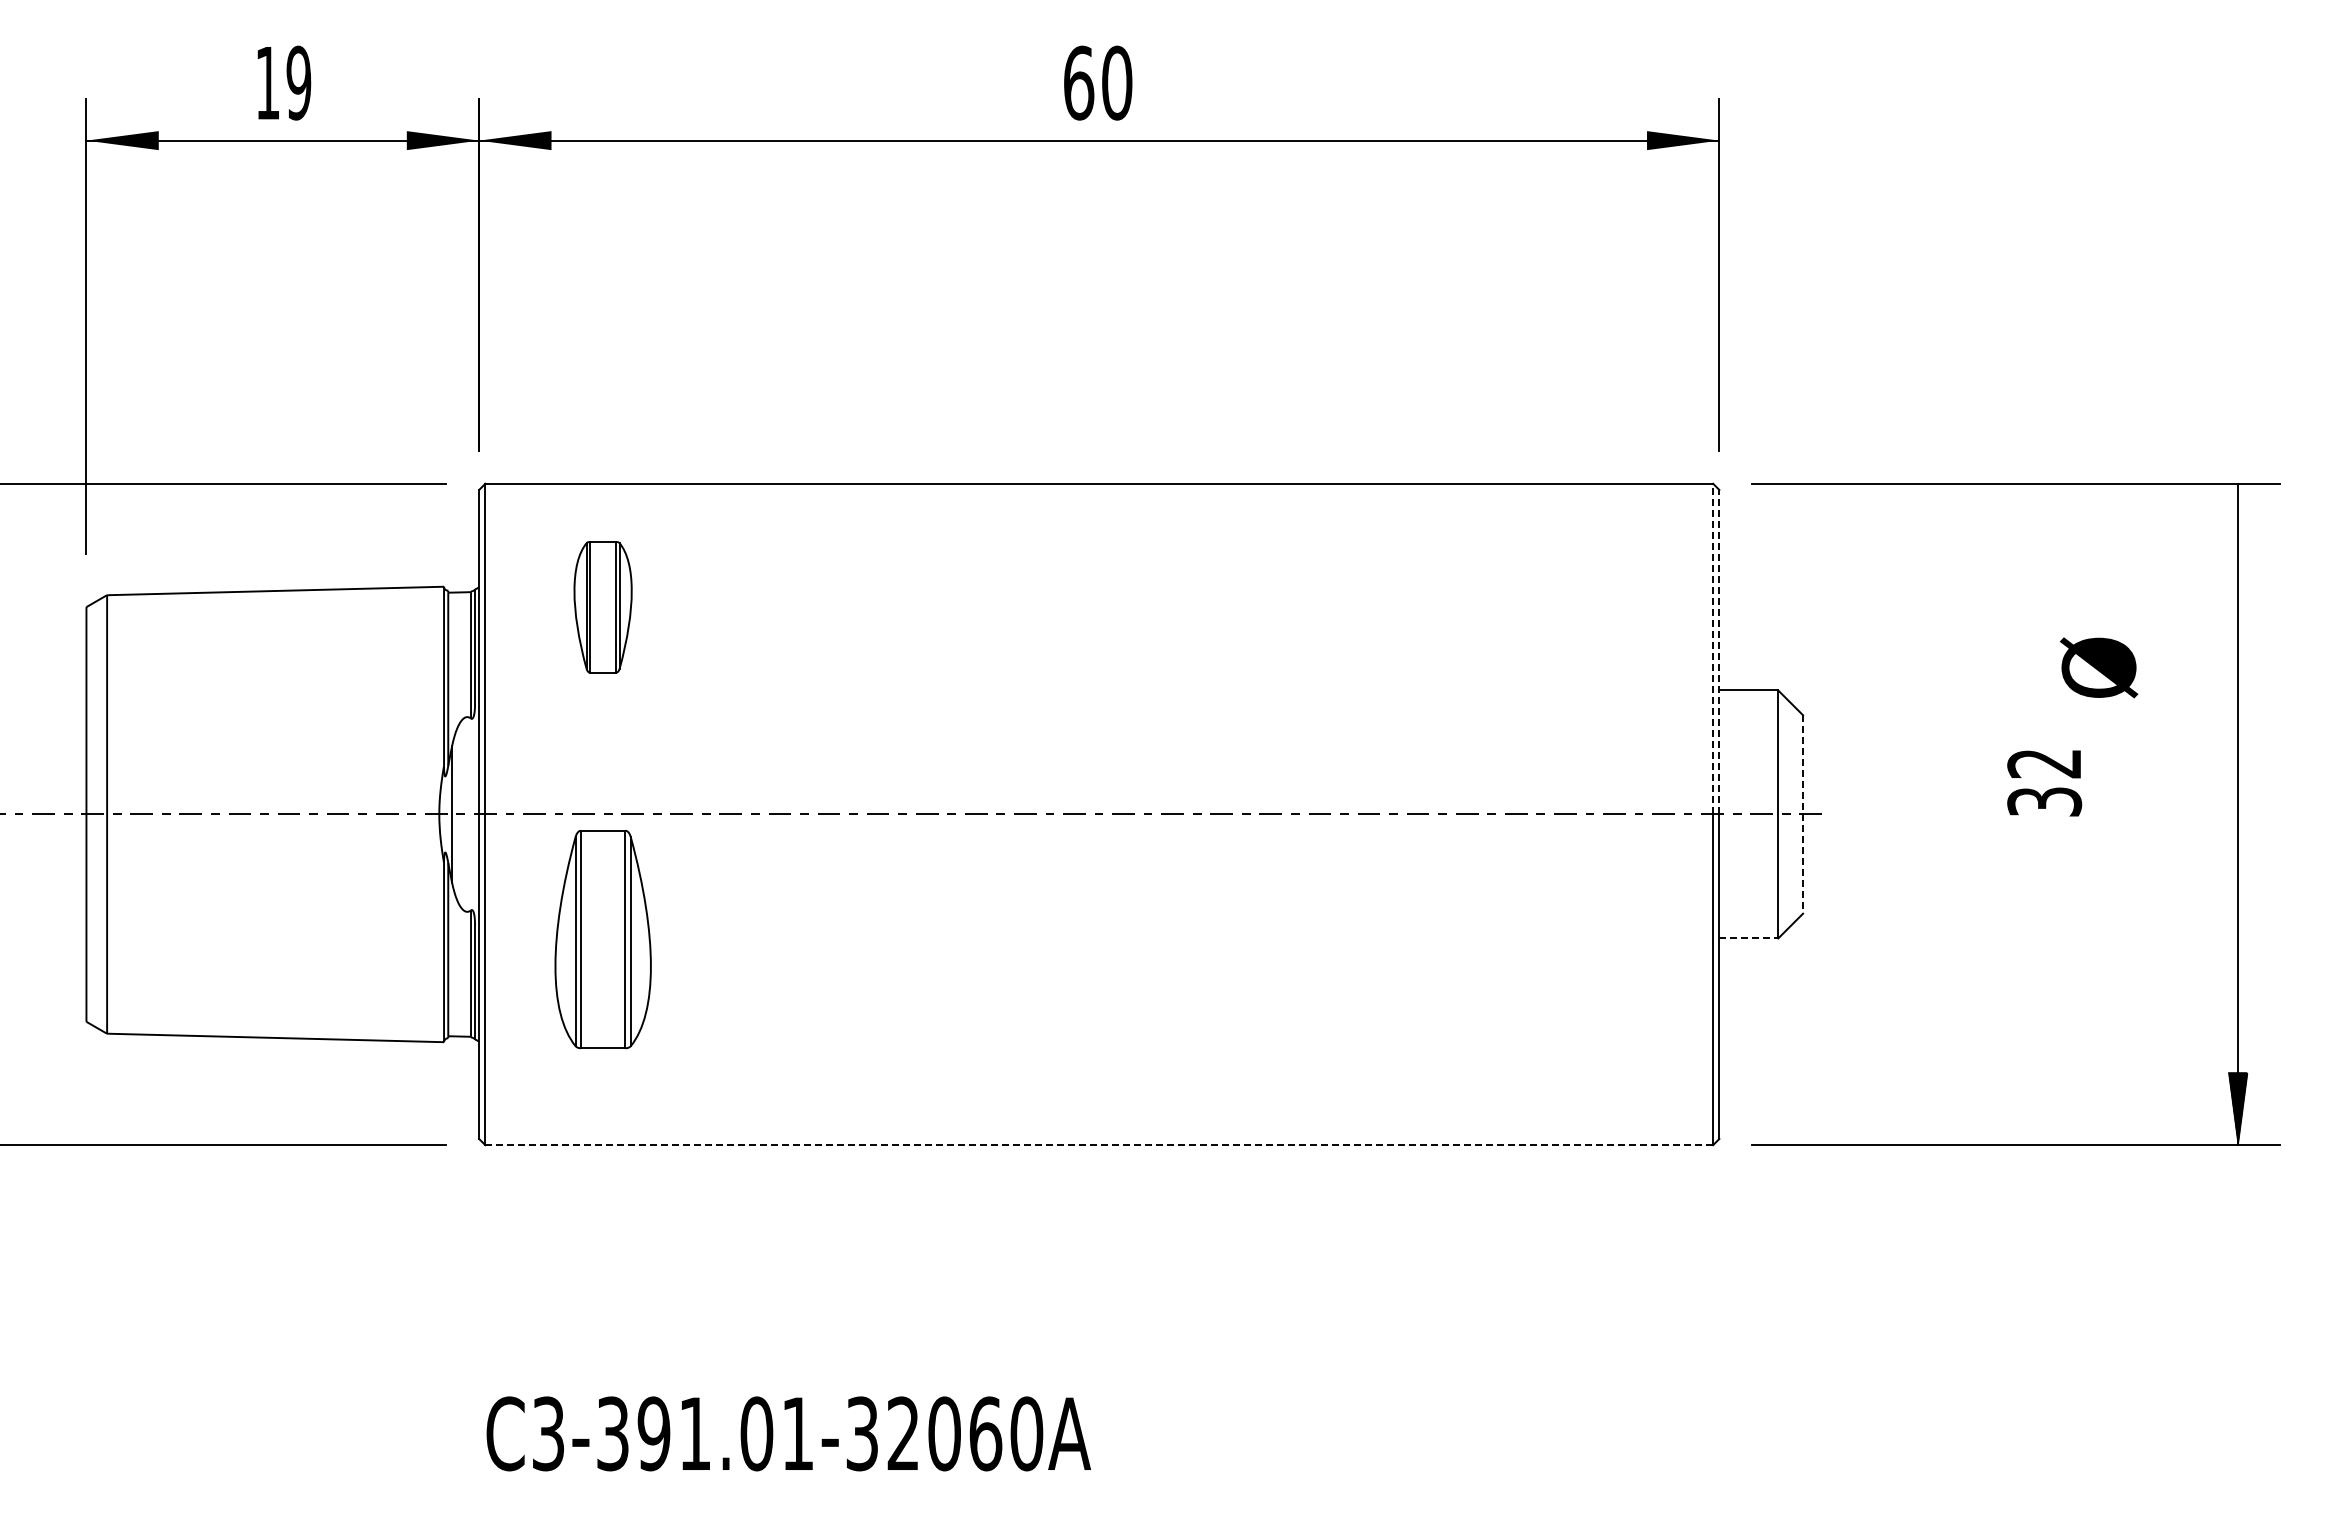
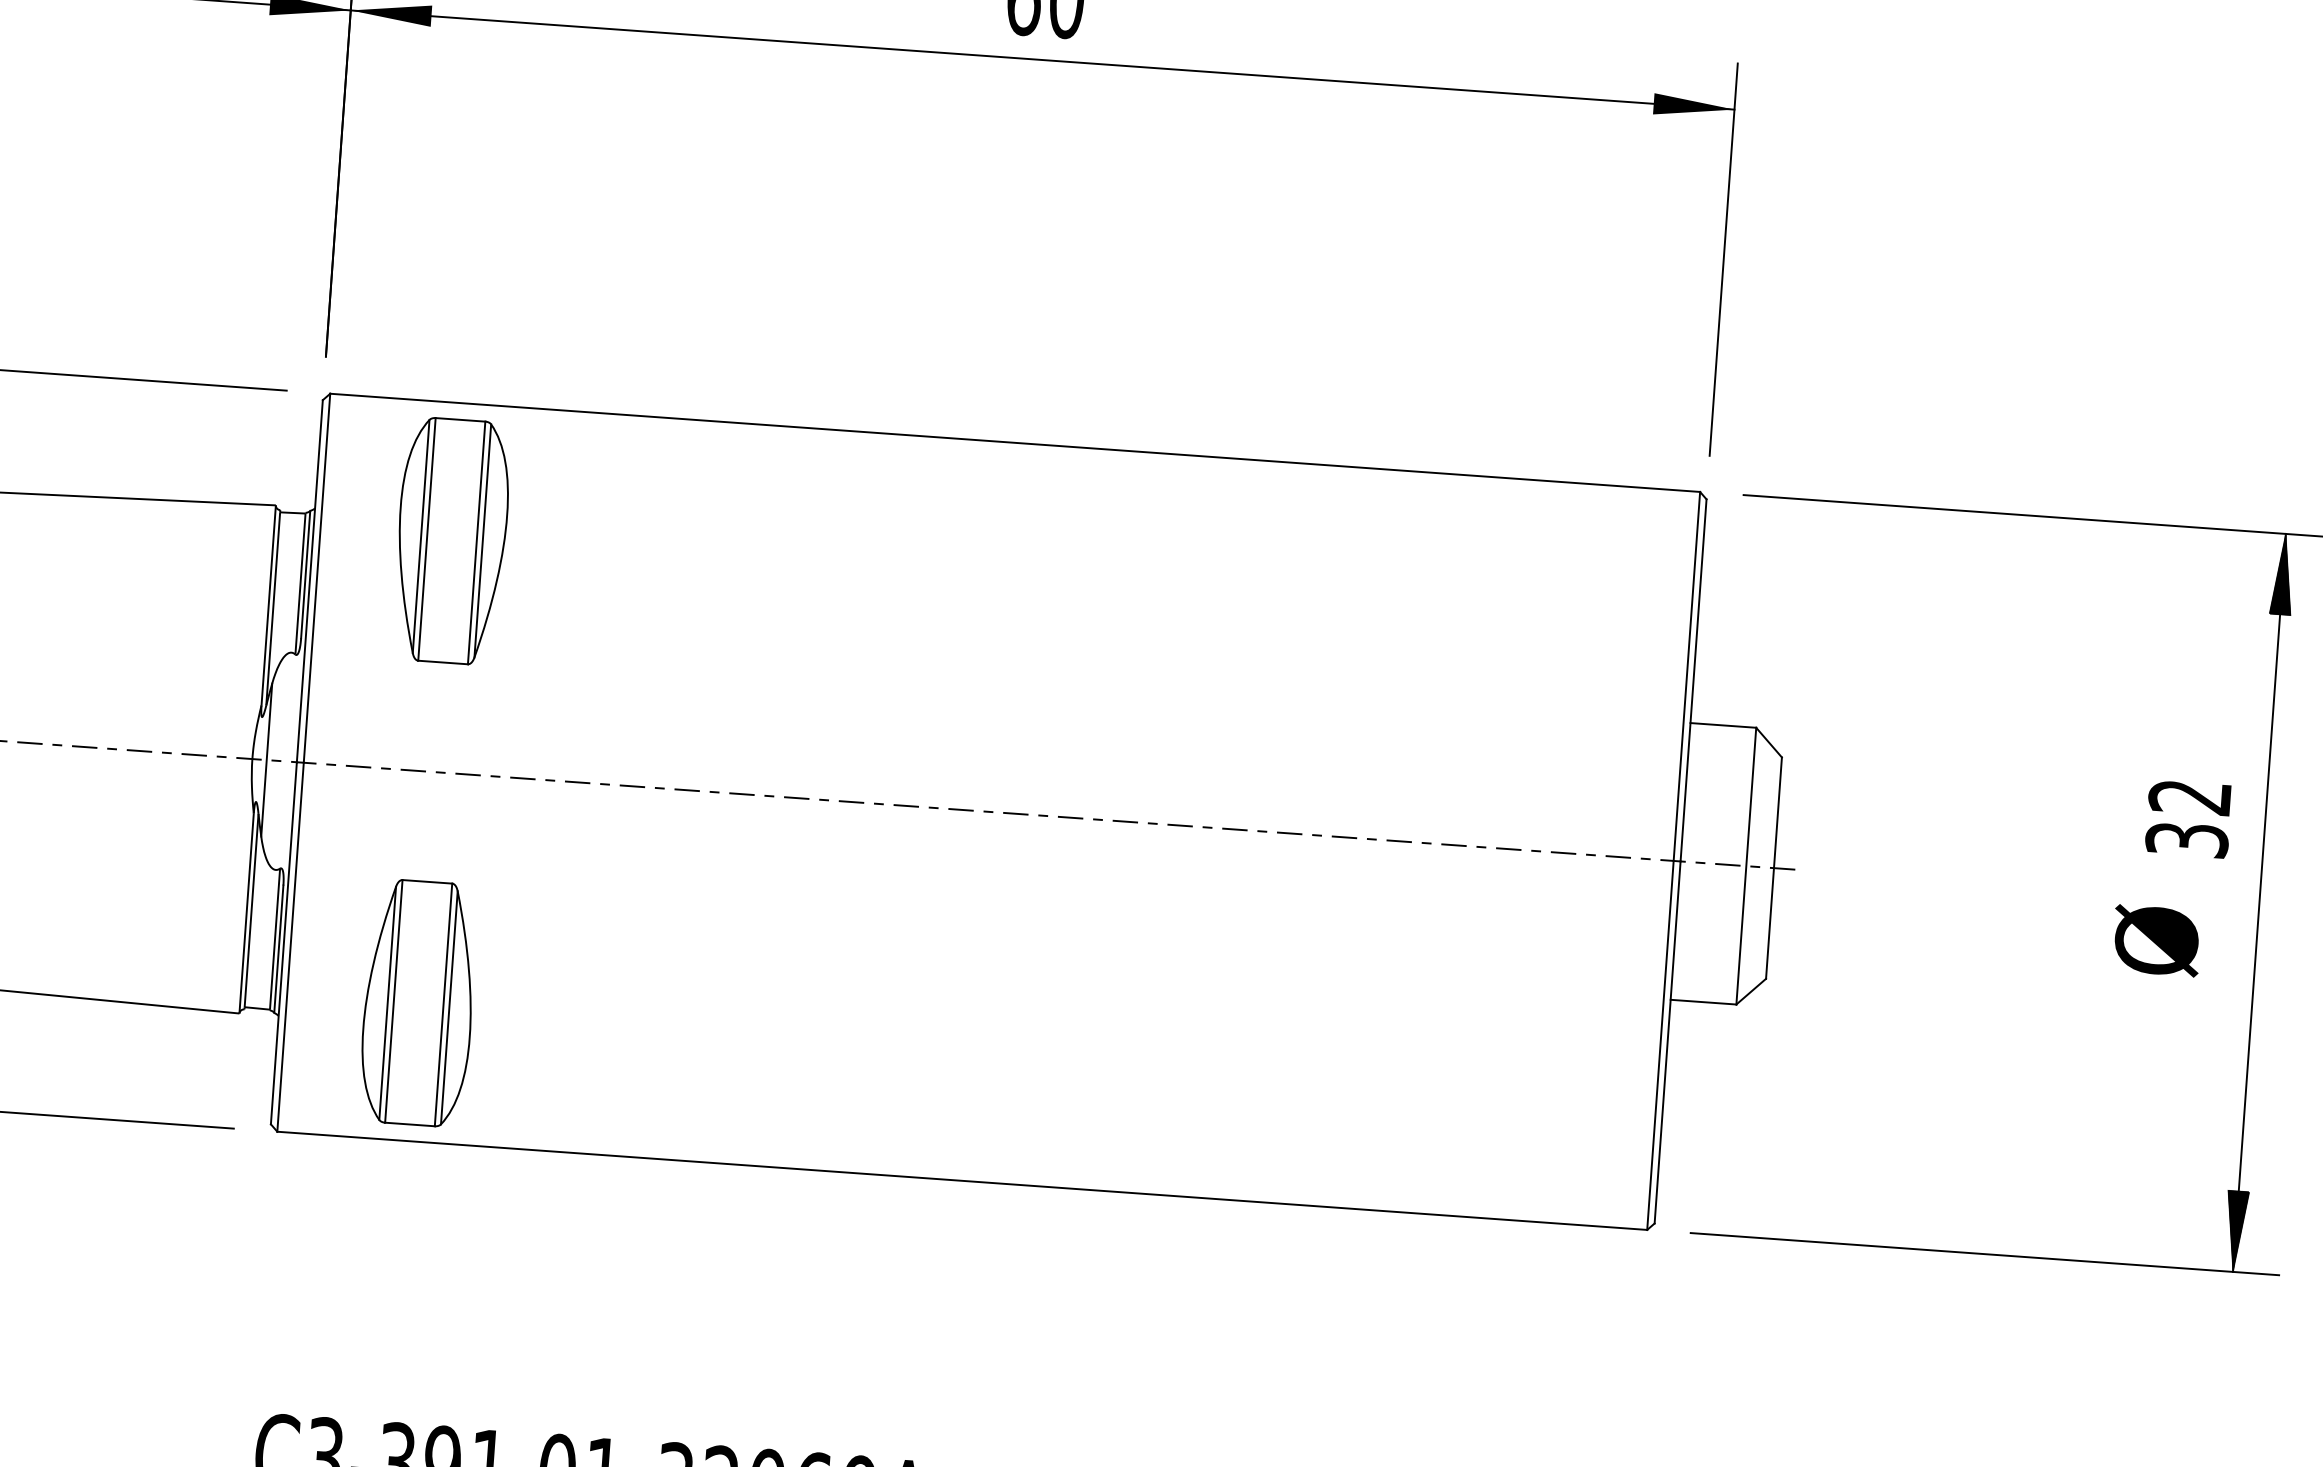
hatch: (2237, 520) -> (2282, 574), added
part: (602, 606) -> (451, 540), size x1.67
line: (1713, 648) -> (1687, 675), dashed -> solid
line: (1719, 651) -> (1693, 679), dashed -> solid
text: (2099, 667) -> (2157, 940), moved
text: (2044, 783) -> (2188, 819), moved
line: (1803, 814) -> (1774, 868), dashed -> solid
line: (1749, 938) -> (1704, 1002), dashed -> solid
part: (602, 939) -> (417, 1003), moved
line: (1099, 1145) -> (962, 1181), dashed -> solid

